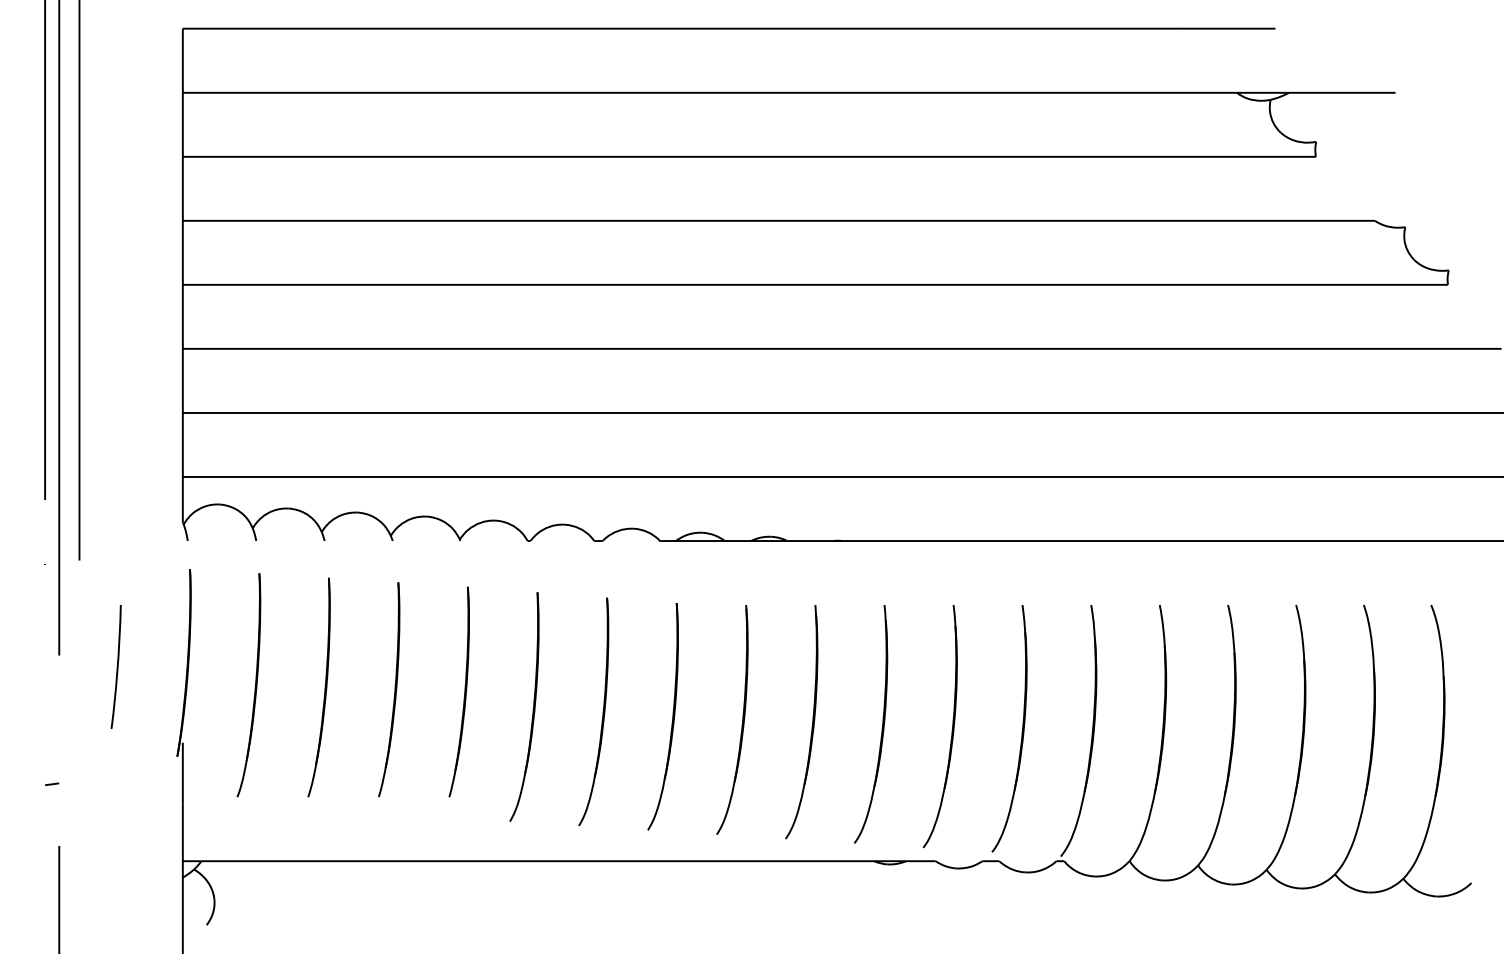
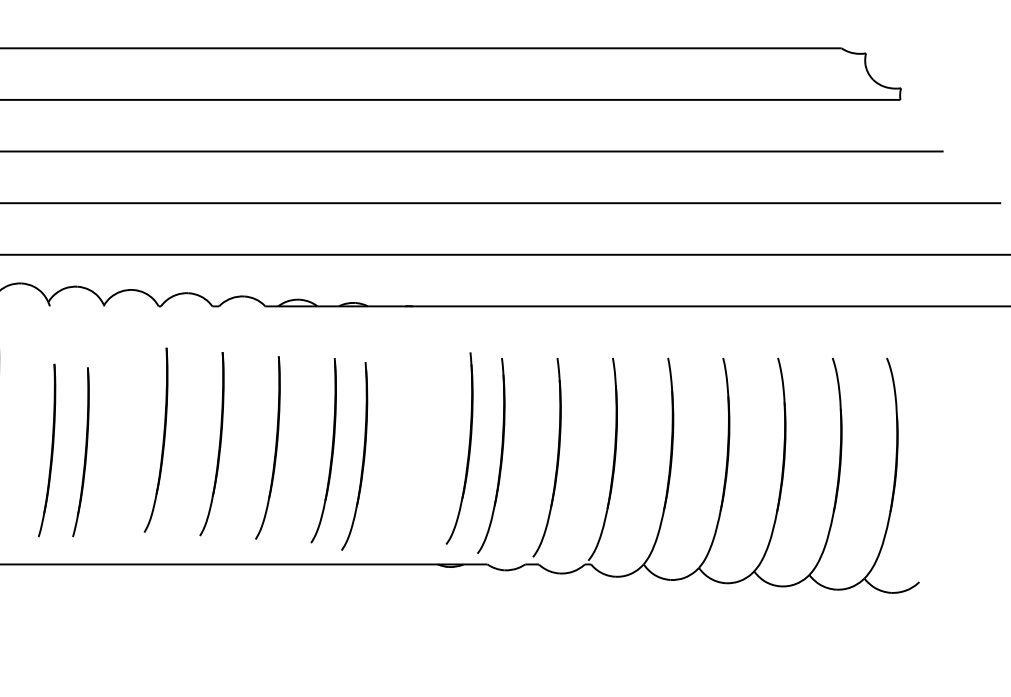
part: (389, 689) -> (47, 450), moved
part: (458, 691) -> (80, 451), moved
part: (811, 726) -> (362, 459), moved
part: (881, 728) -> (468, 451), moved

